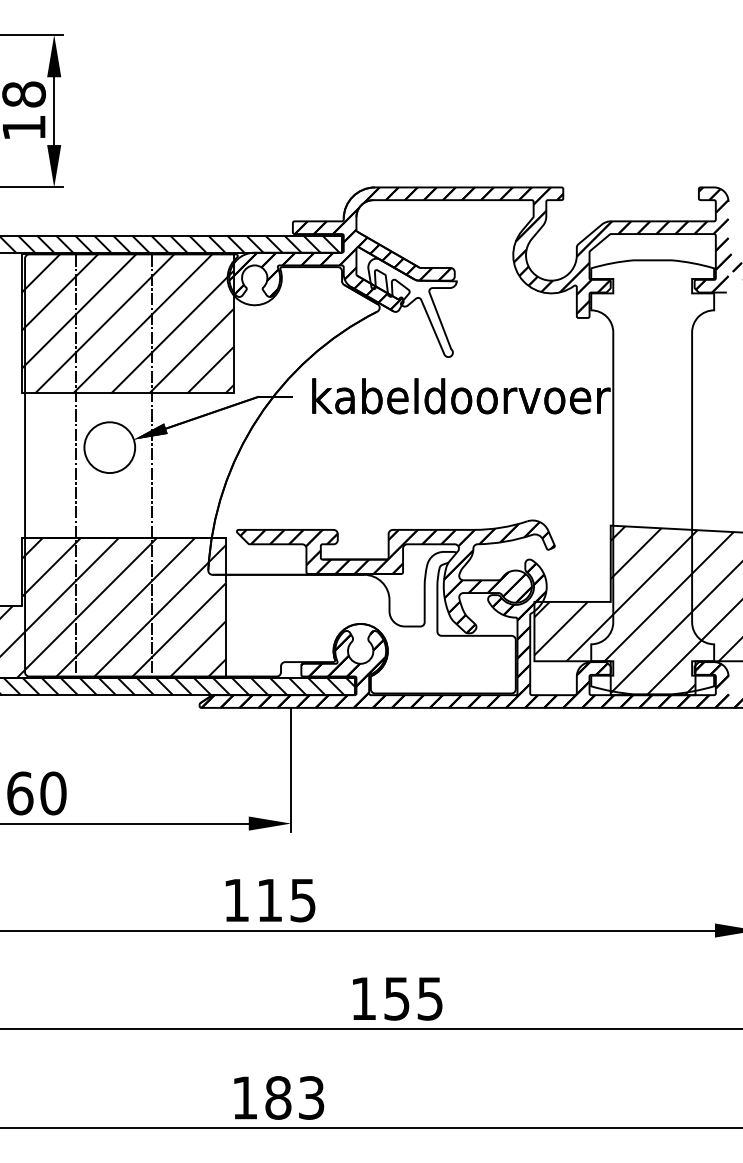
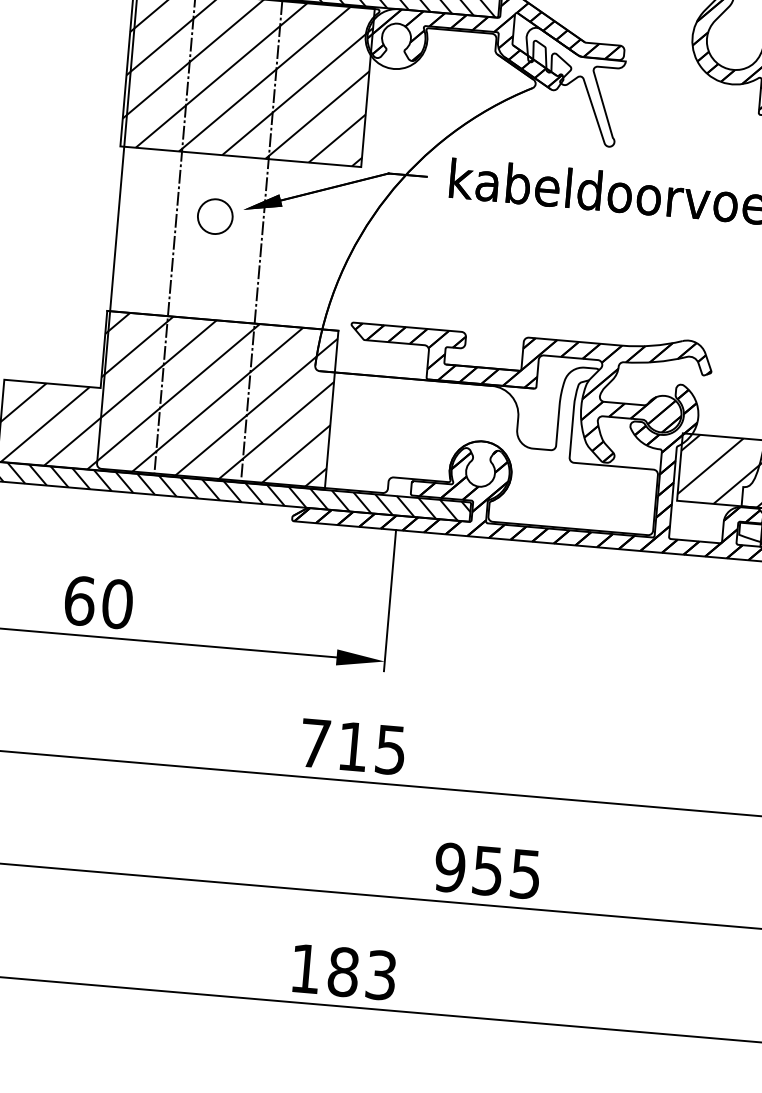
circle: (109, 447) -> (214, 216), size x0.6
text: (236, 900) -> (315, 743), 115 -> 715
text: (363, 998) -> (449, 867), 155 -> 955

